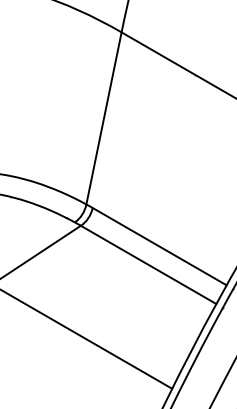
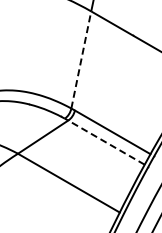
line: (104, 117) -> (81, 59), solid -> dashed
line: (148, 264) -> (106, 142), solid -> dashed

